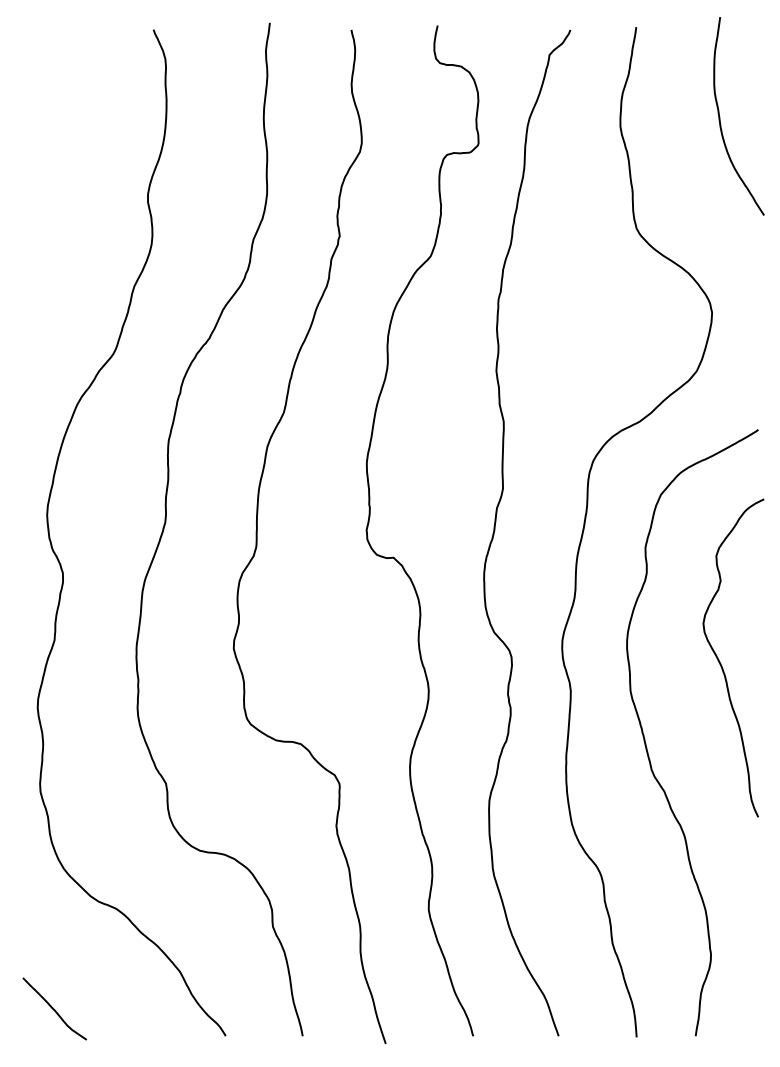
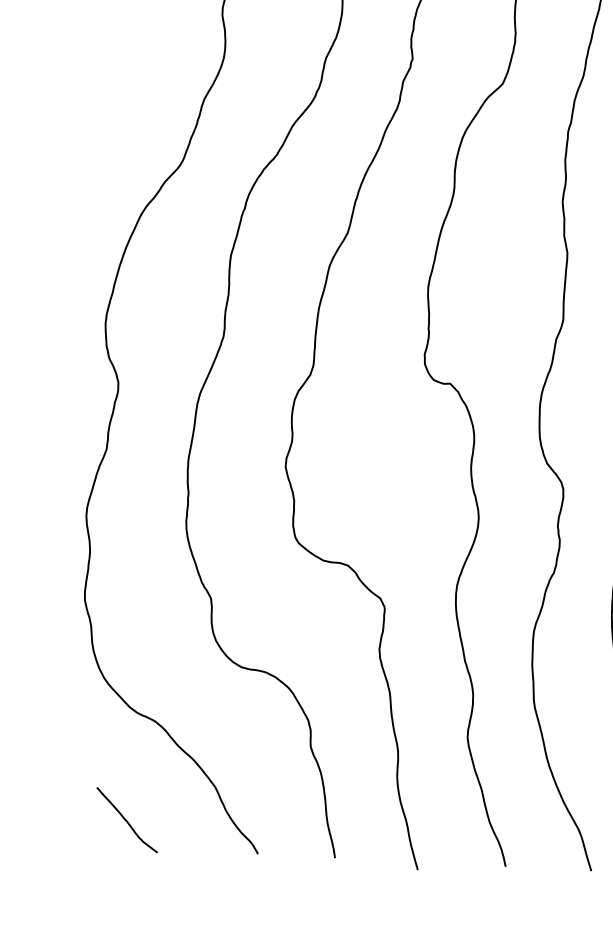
curve: (54, 1008) -> (126, 819), moved

